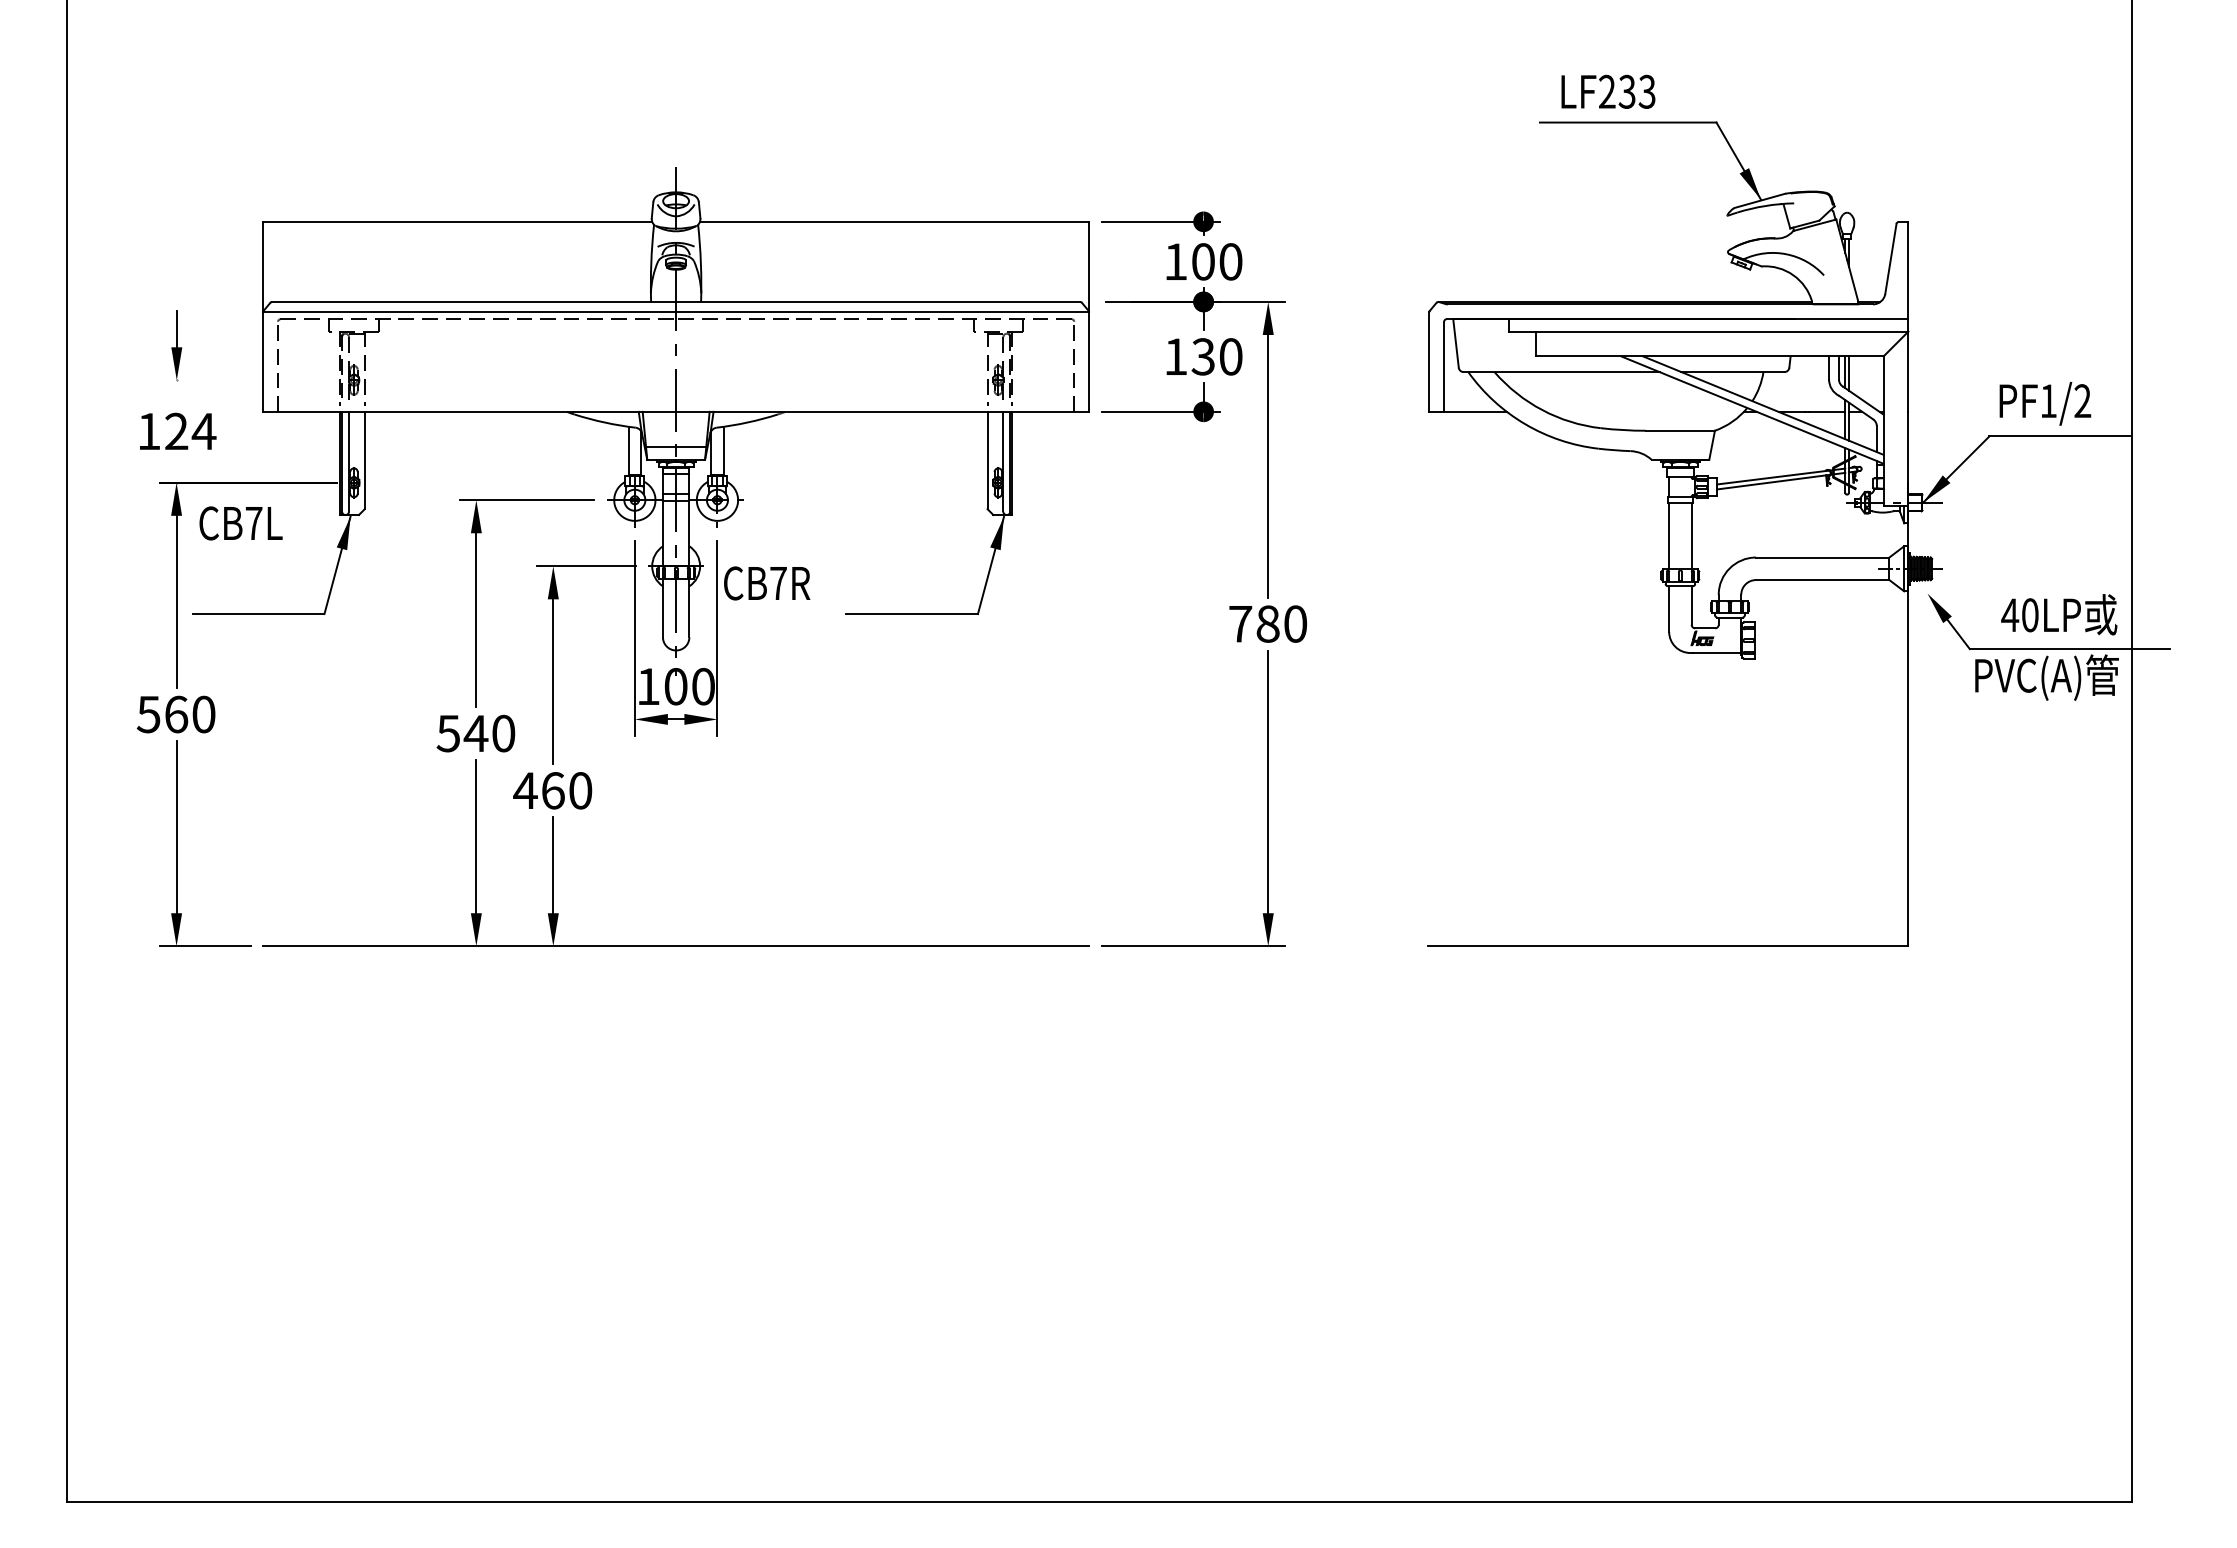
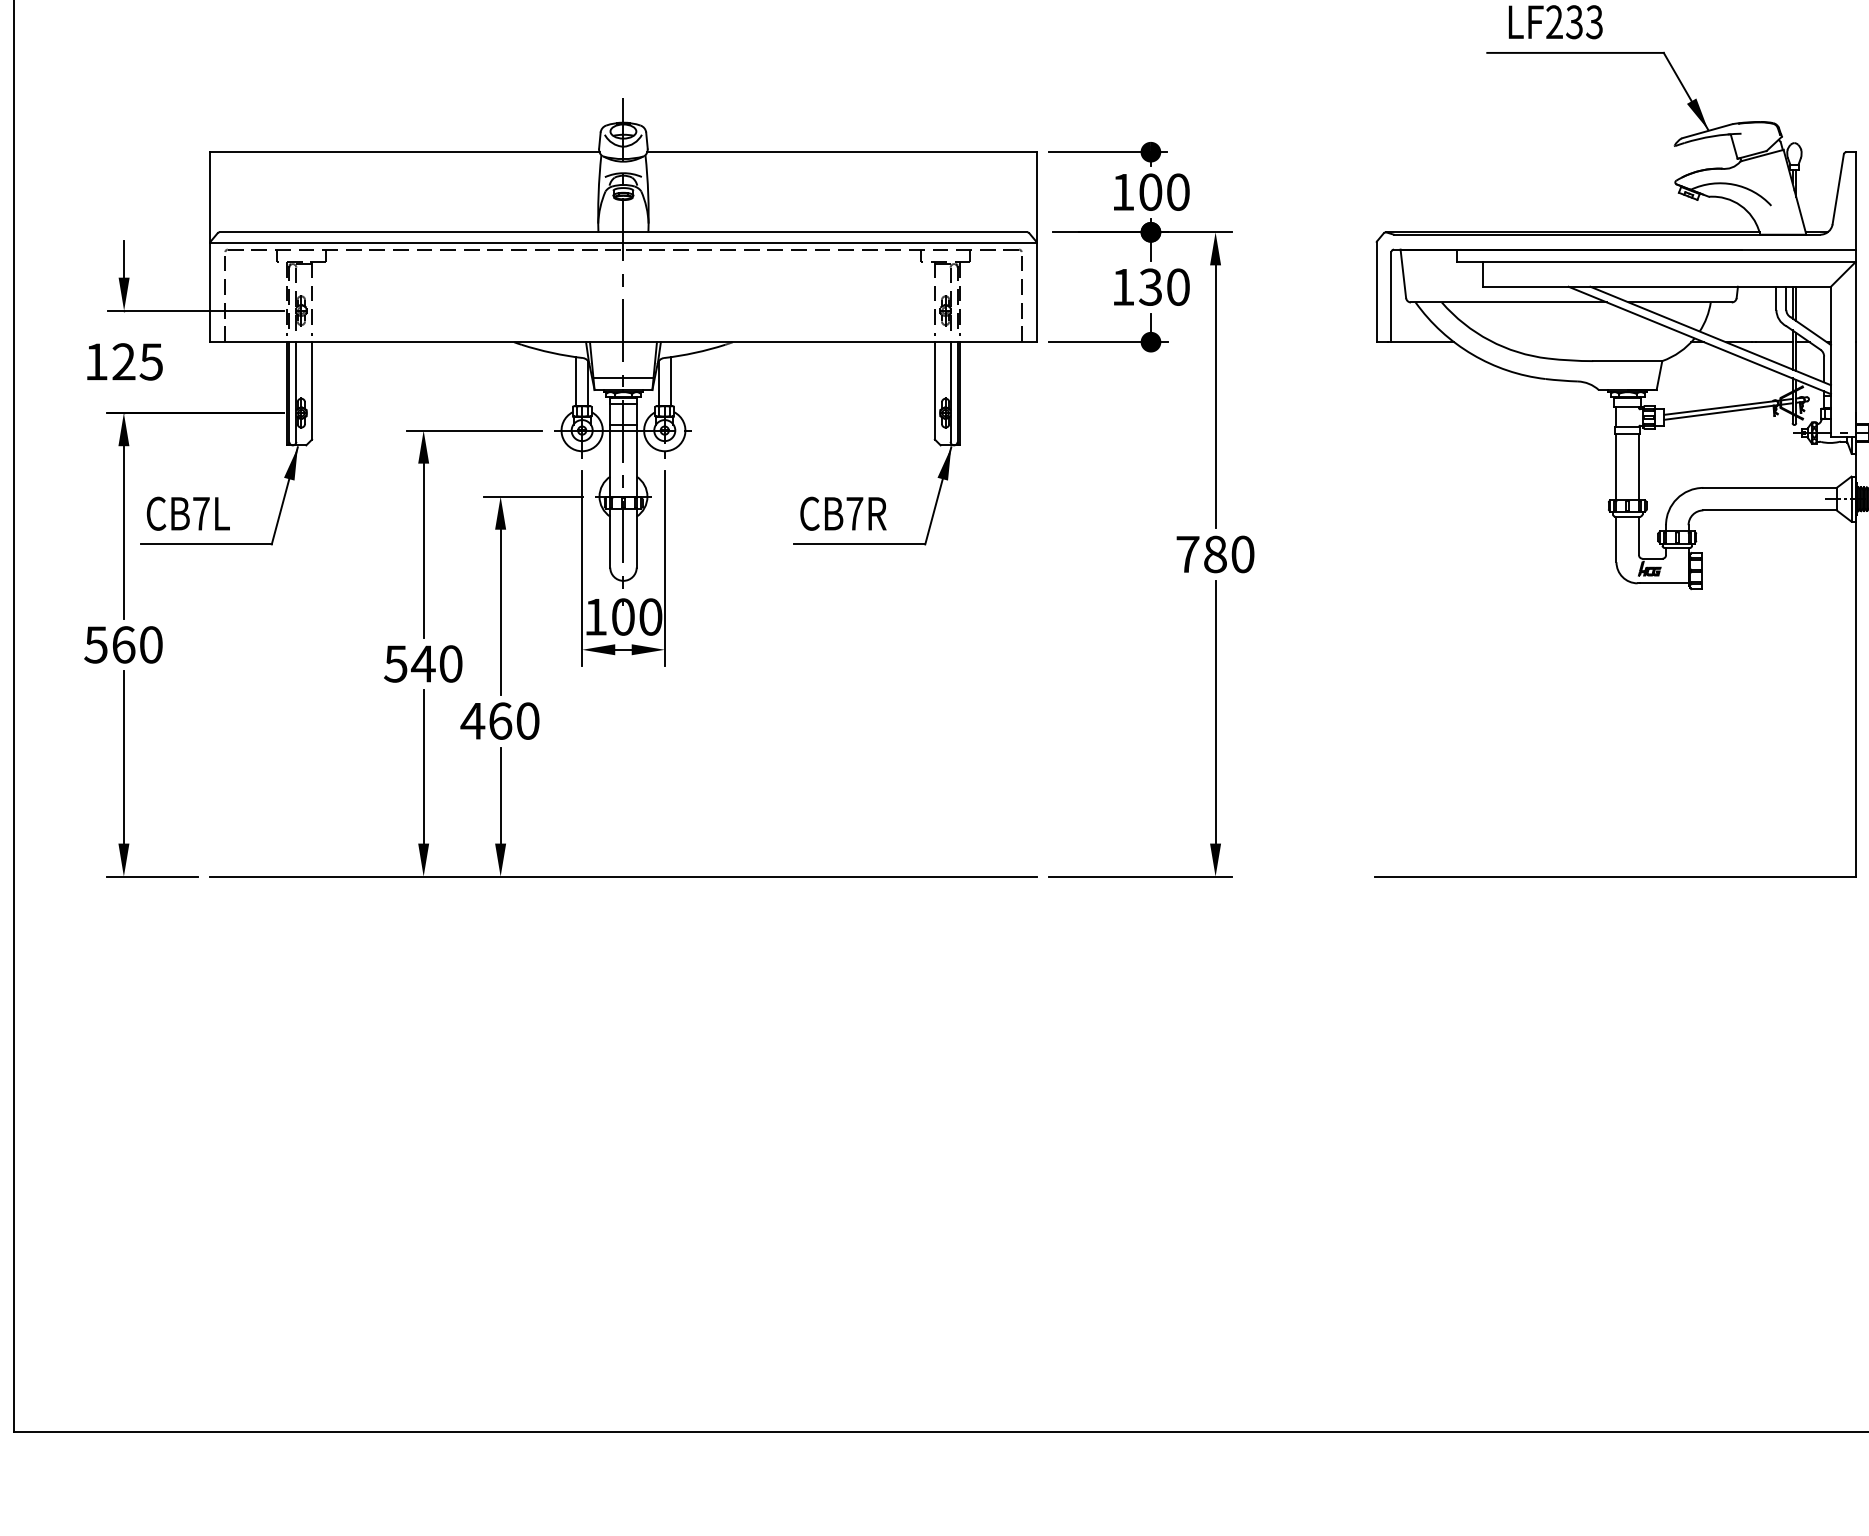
line: (248, 380) -> (195, 310), added
text: (203, 431) -> (150, 361), 124 -> 125
text: (240, 523) -> (187, 513), moved
text: (767, 583) -> (843, 513), moved

